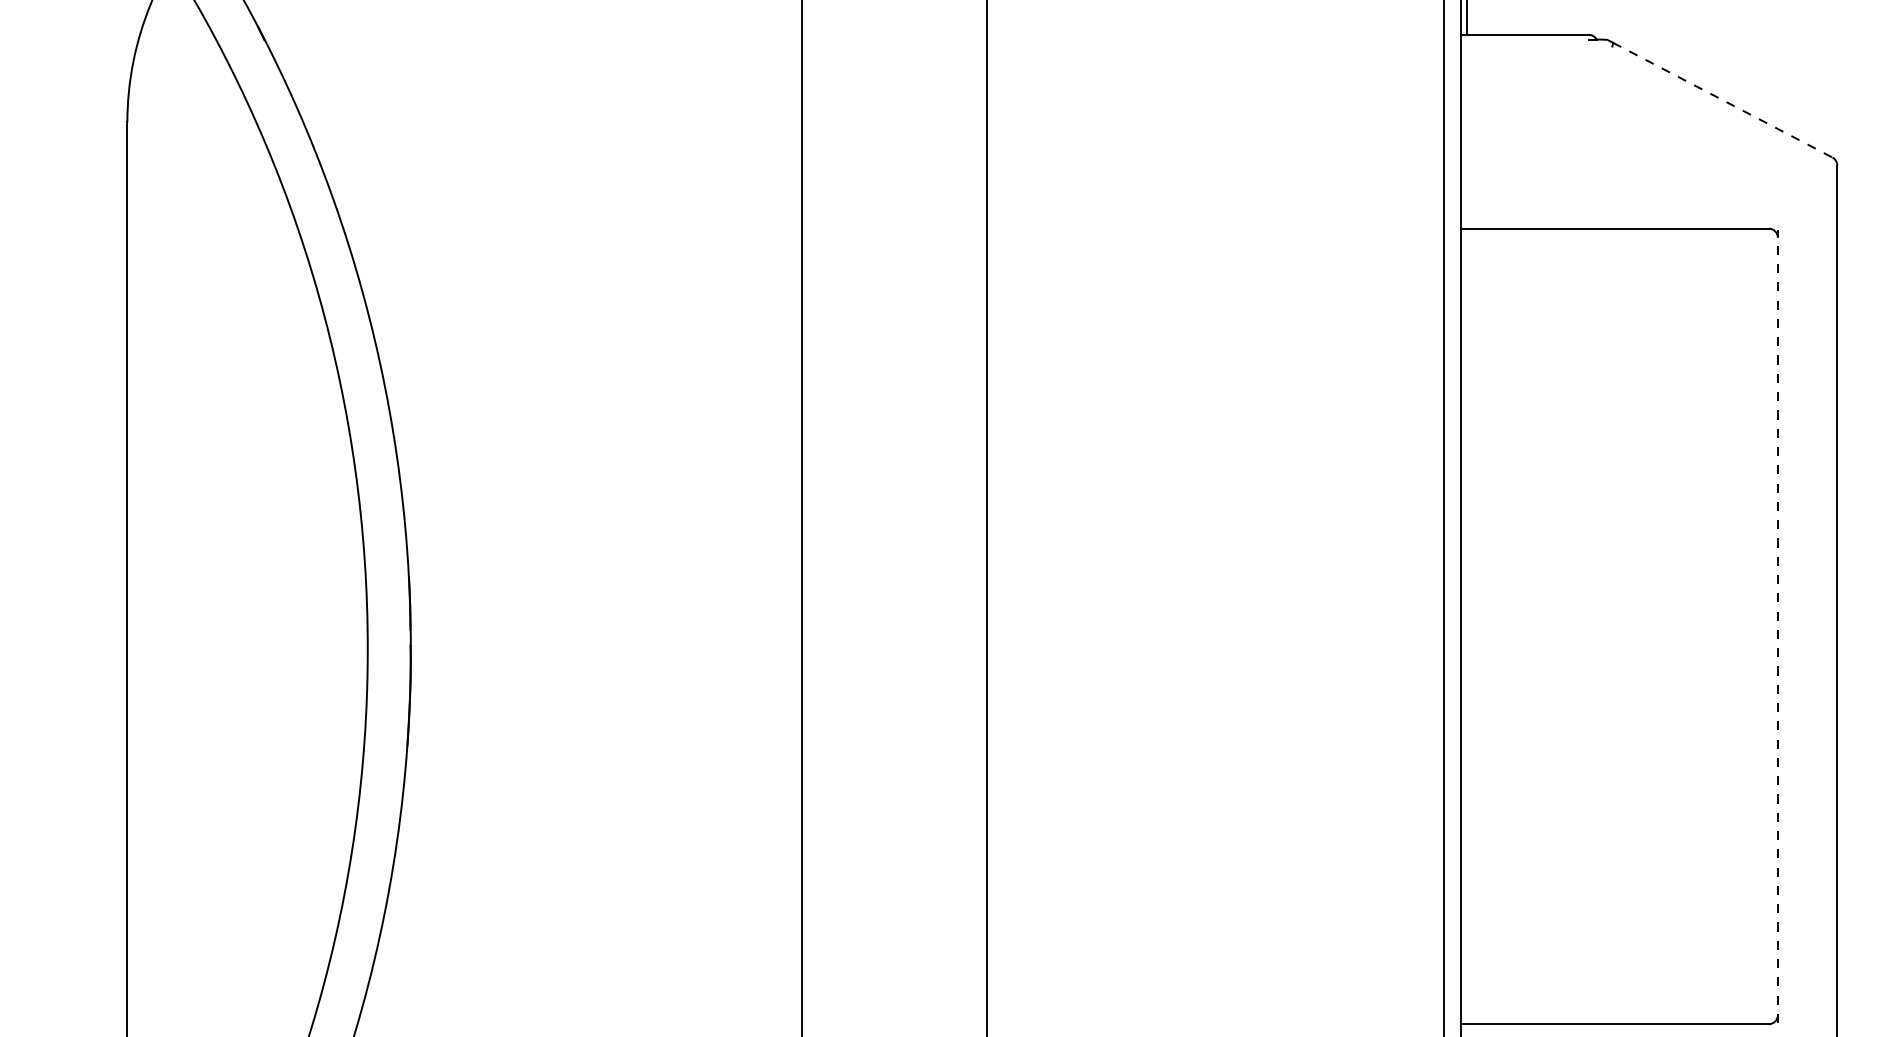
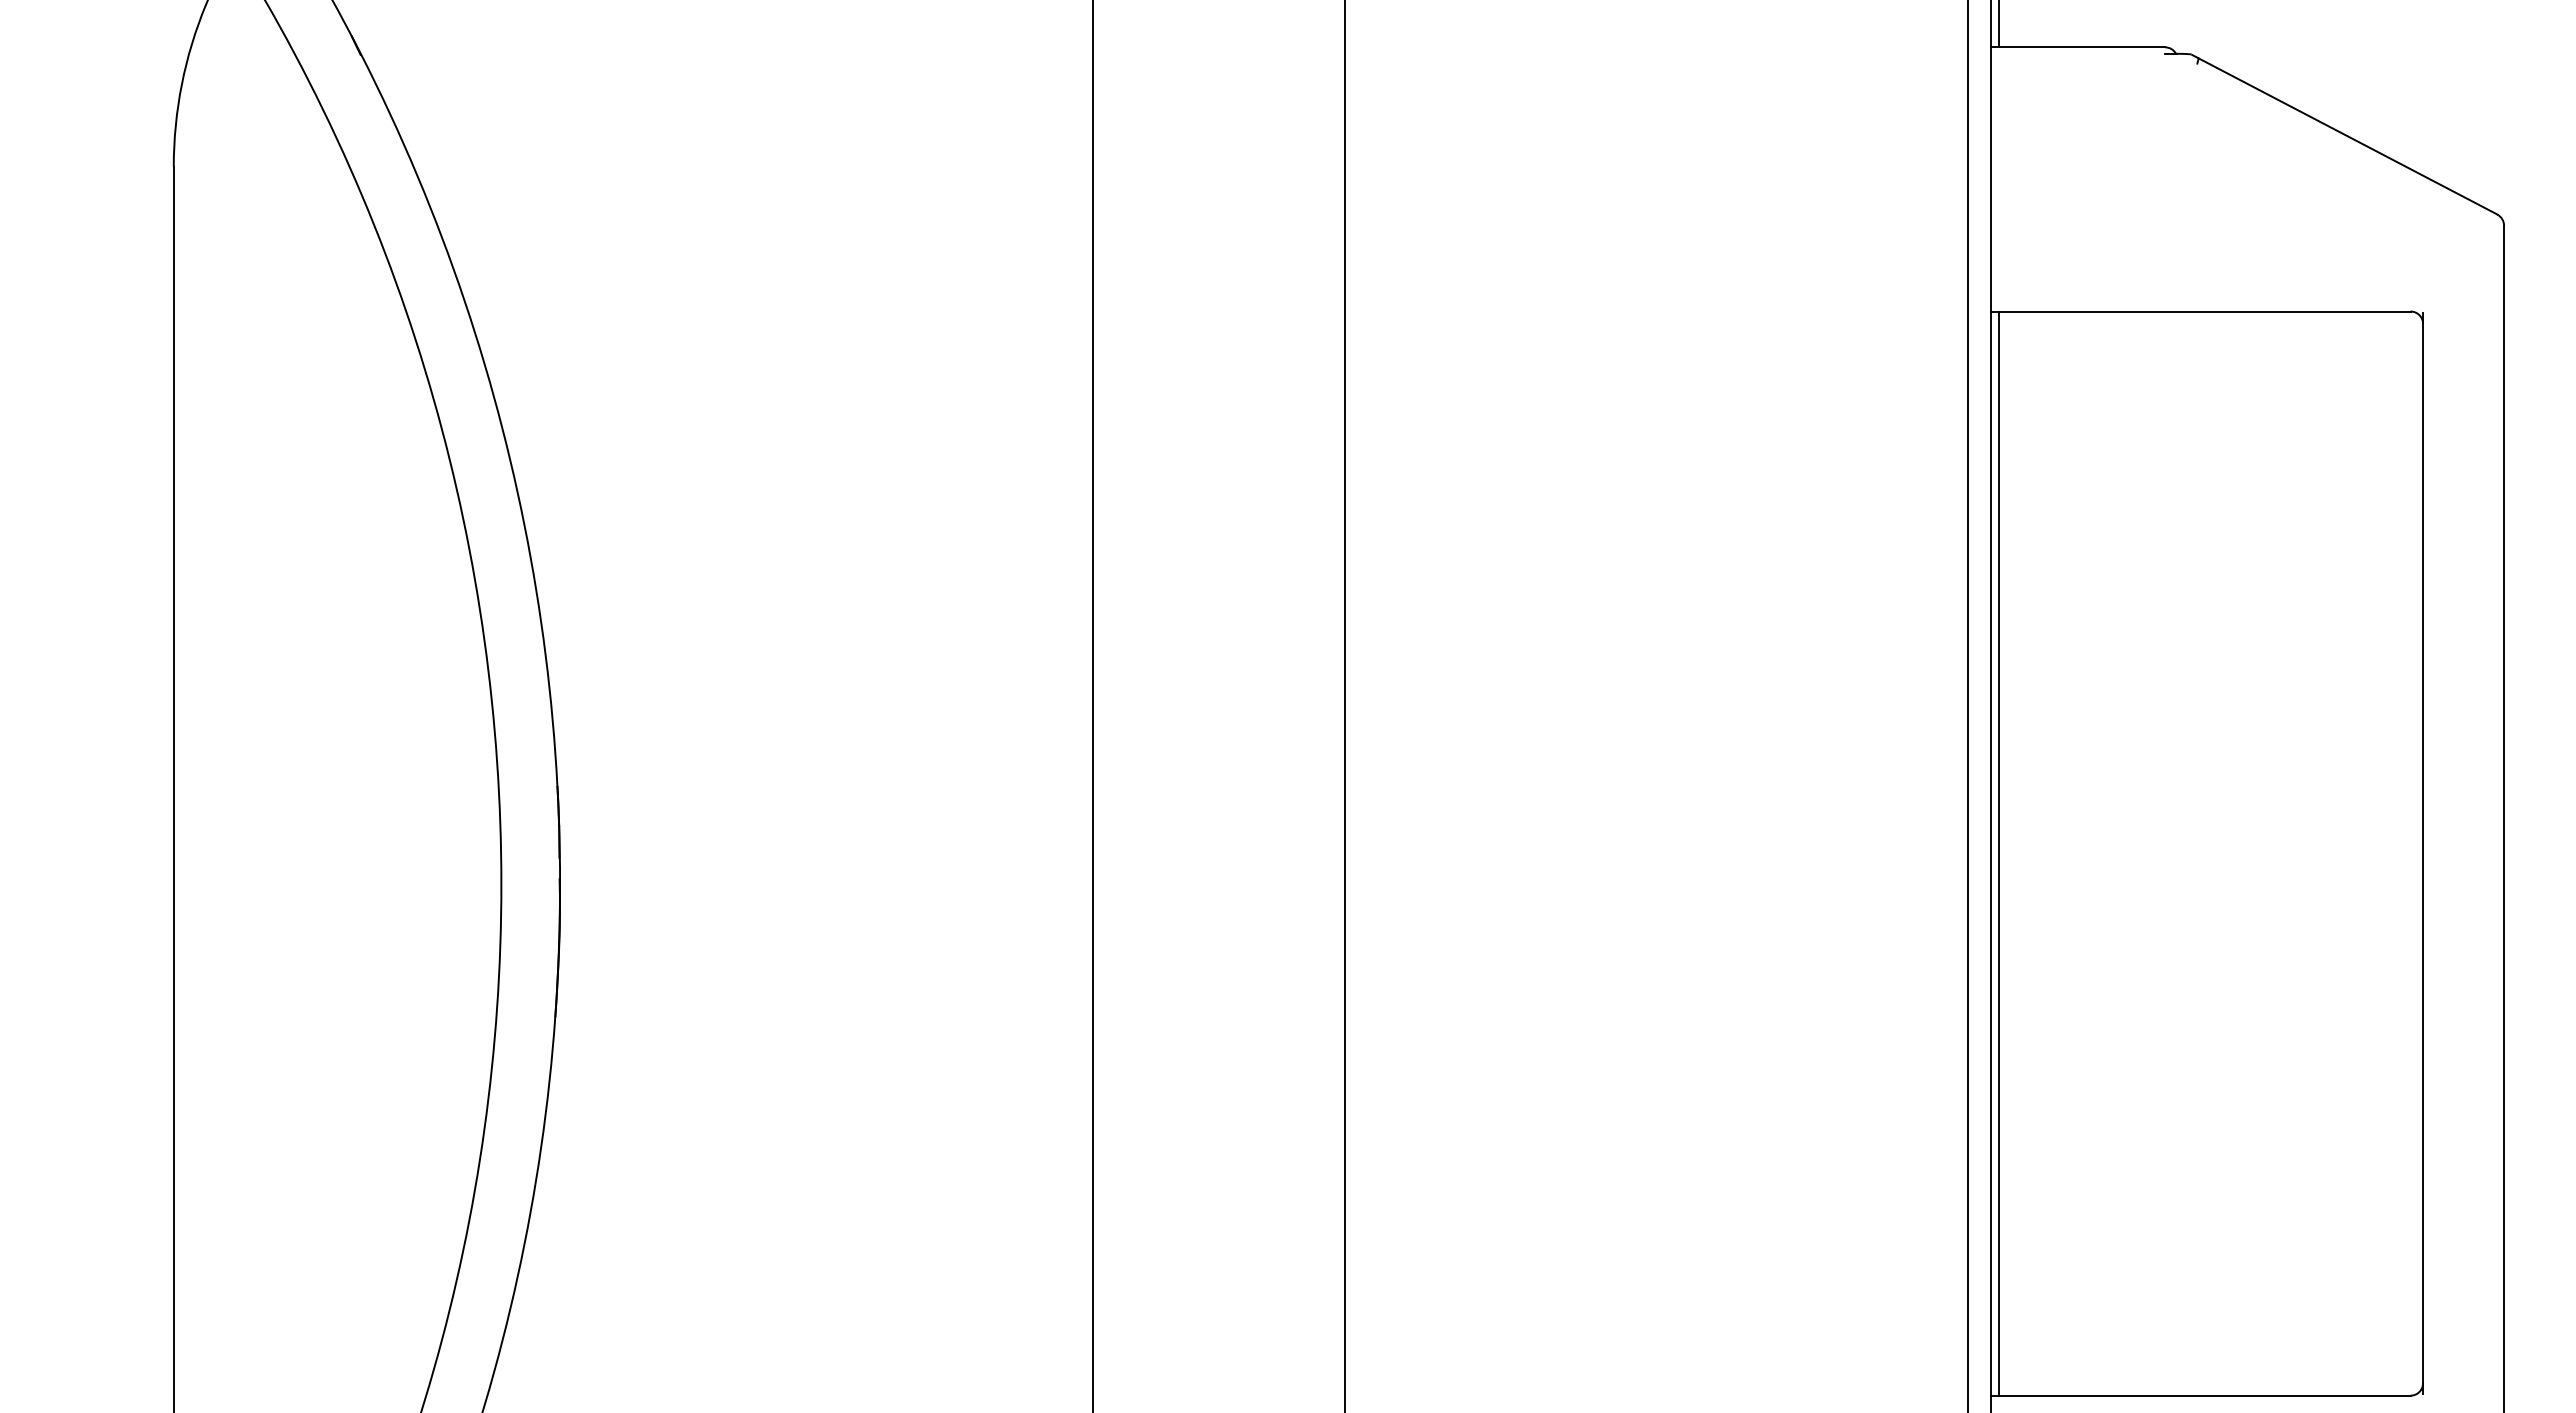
line: (1723, 100) -> (2348, 136), dashed -> solid
line: (1467, 626) -> (1999, 853), added
line: (1778, 626) -> (2423, 853), dashed -> solid

